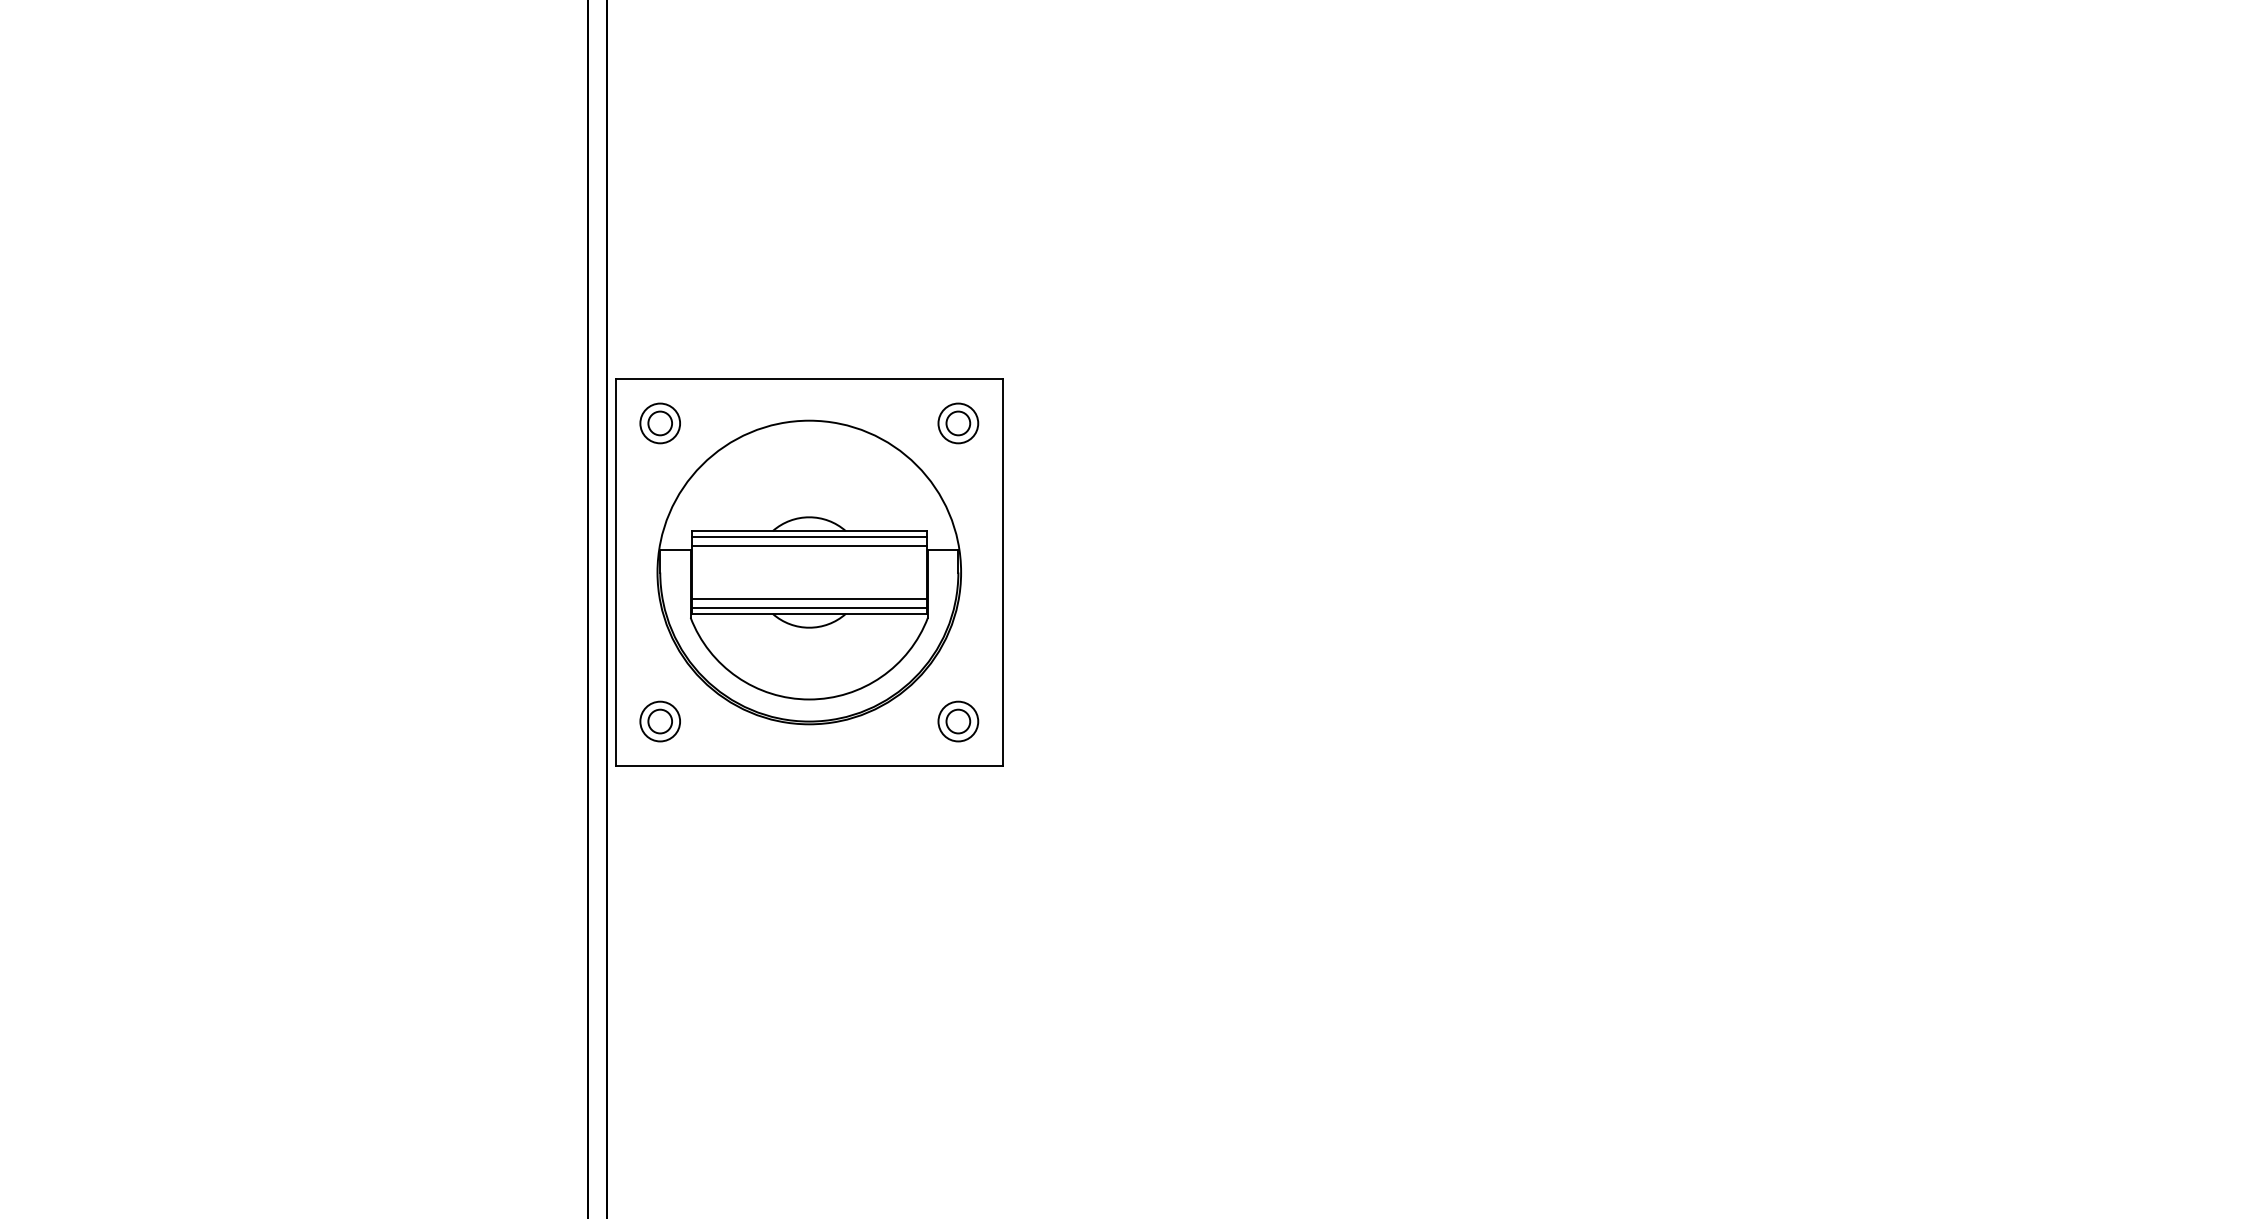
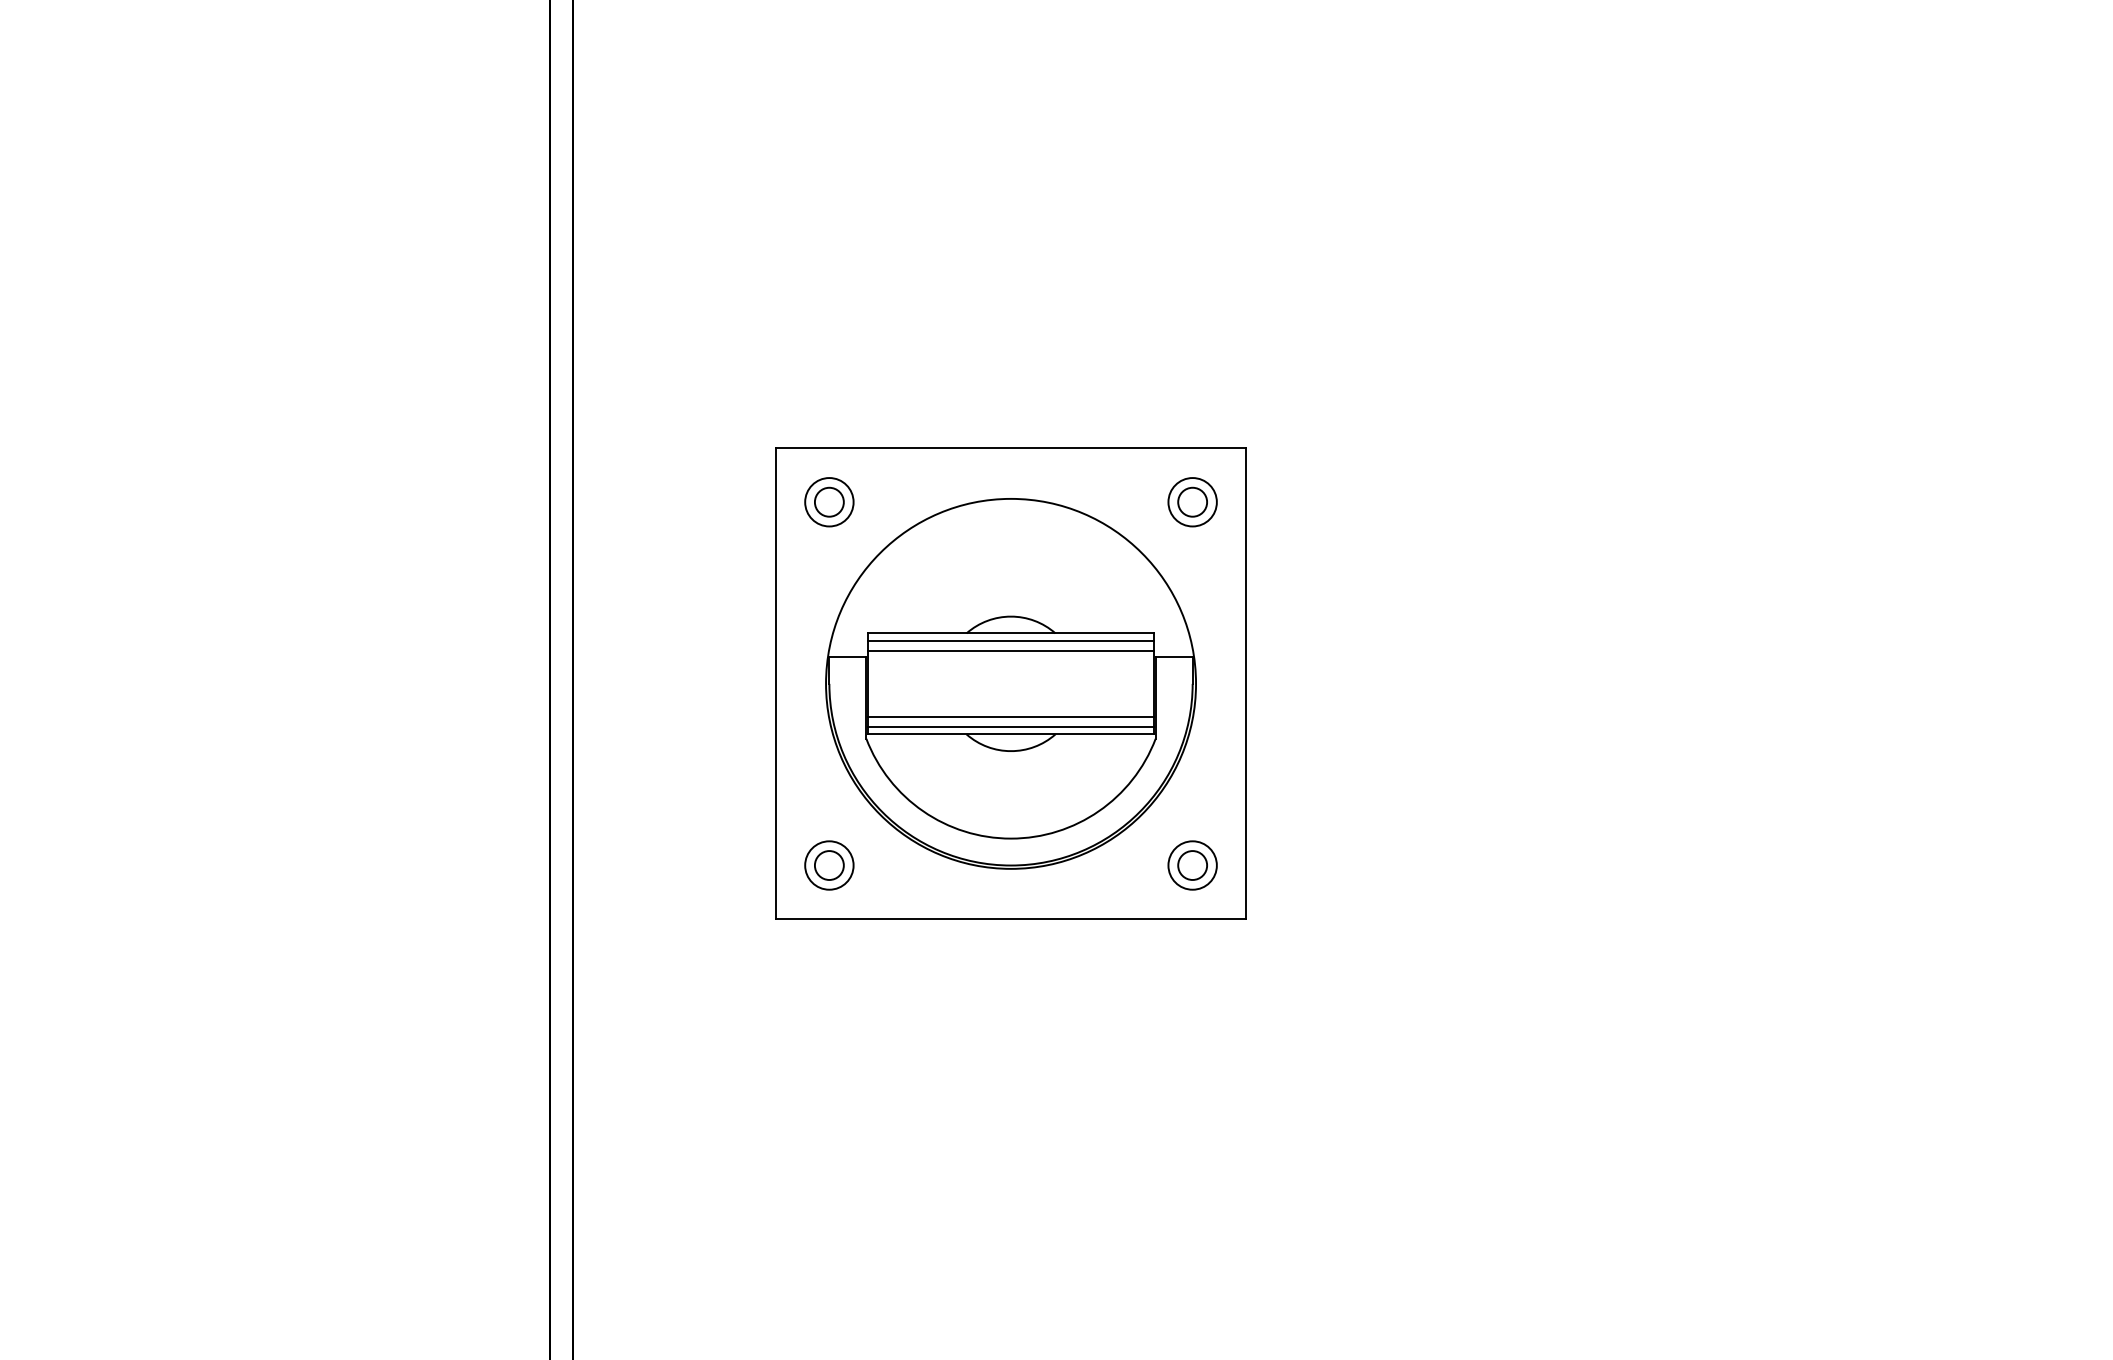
part: (809, 572) -> (1011, 683), moved

